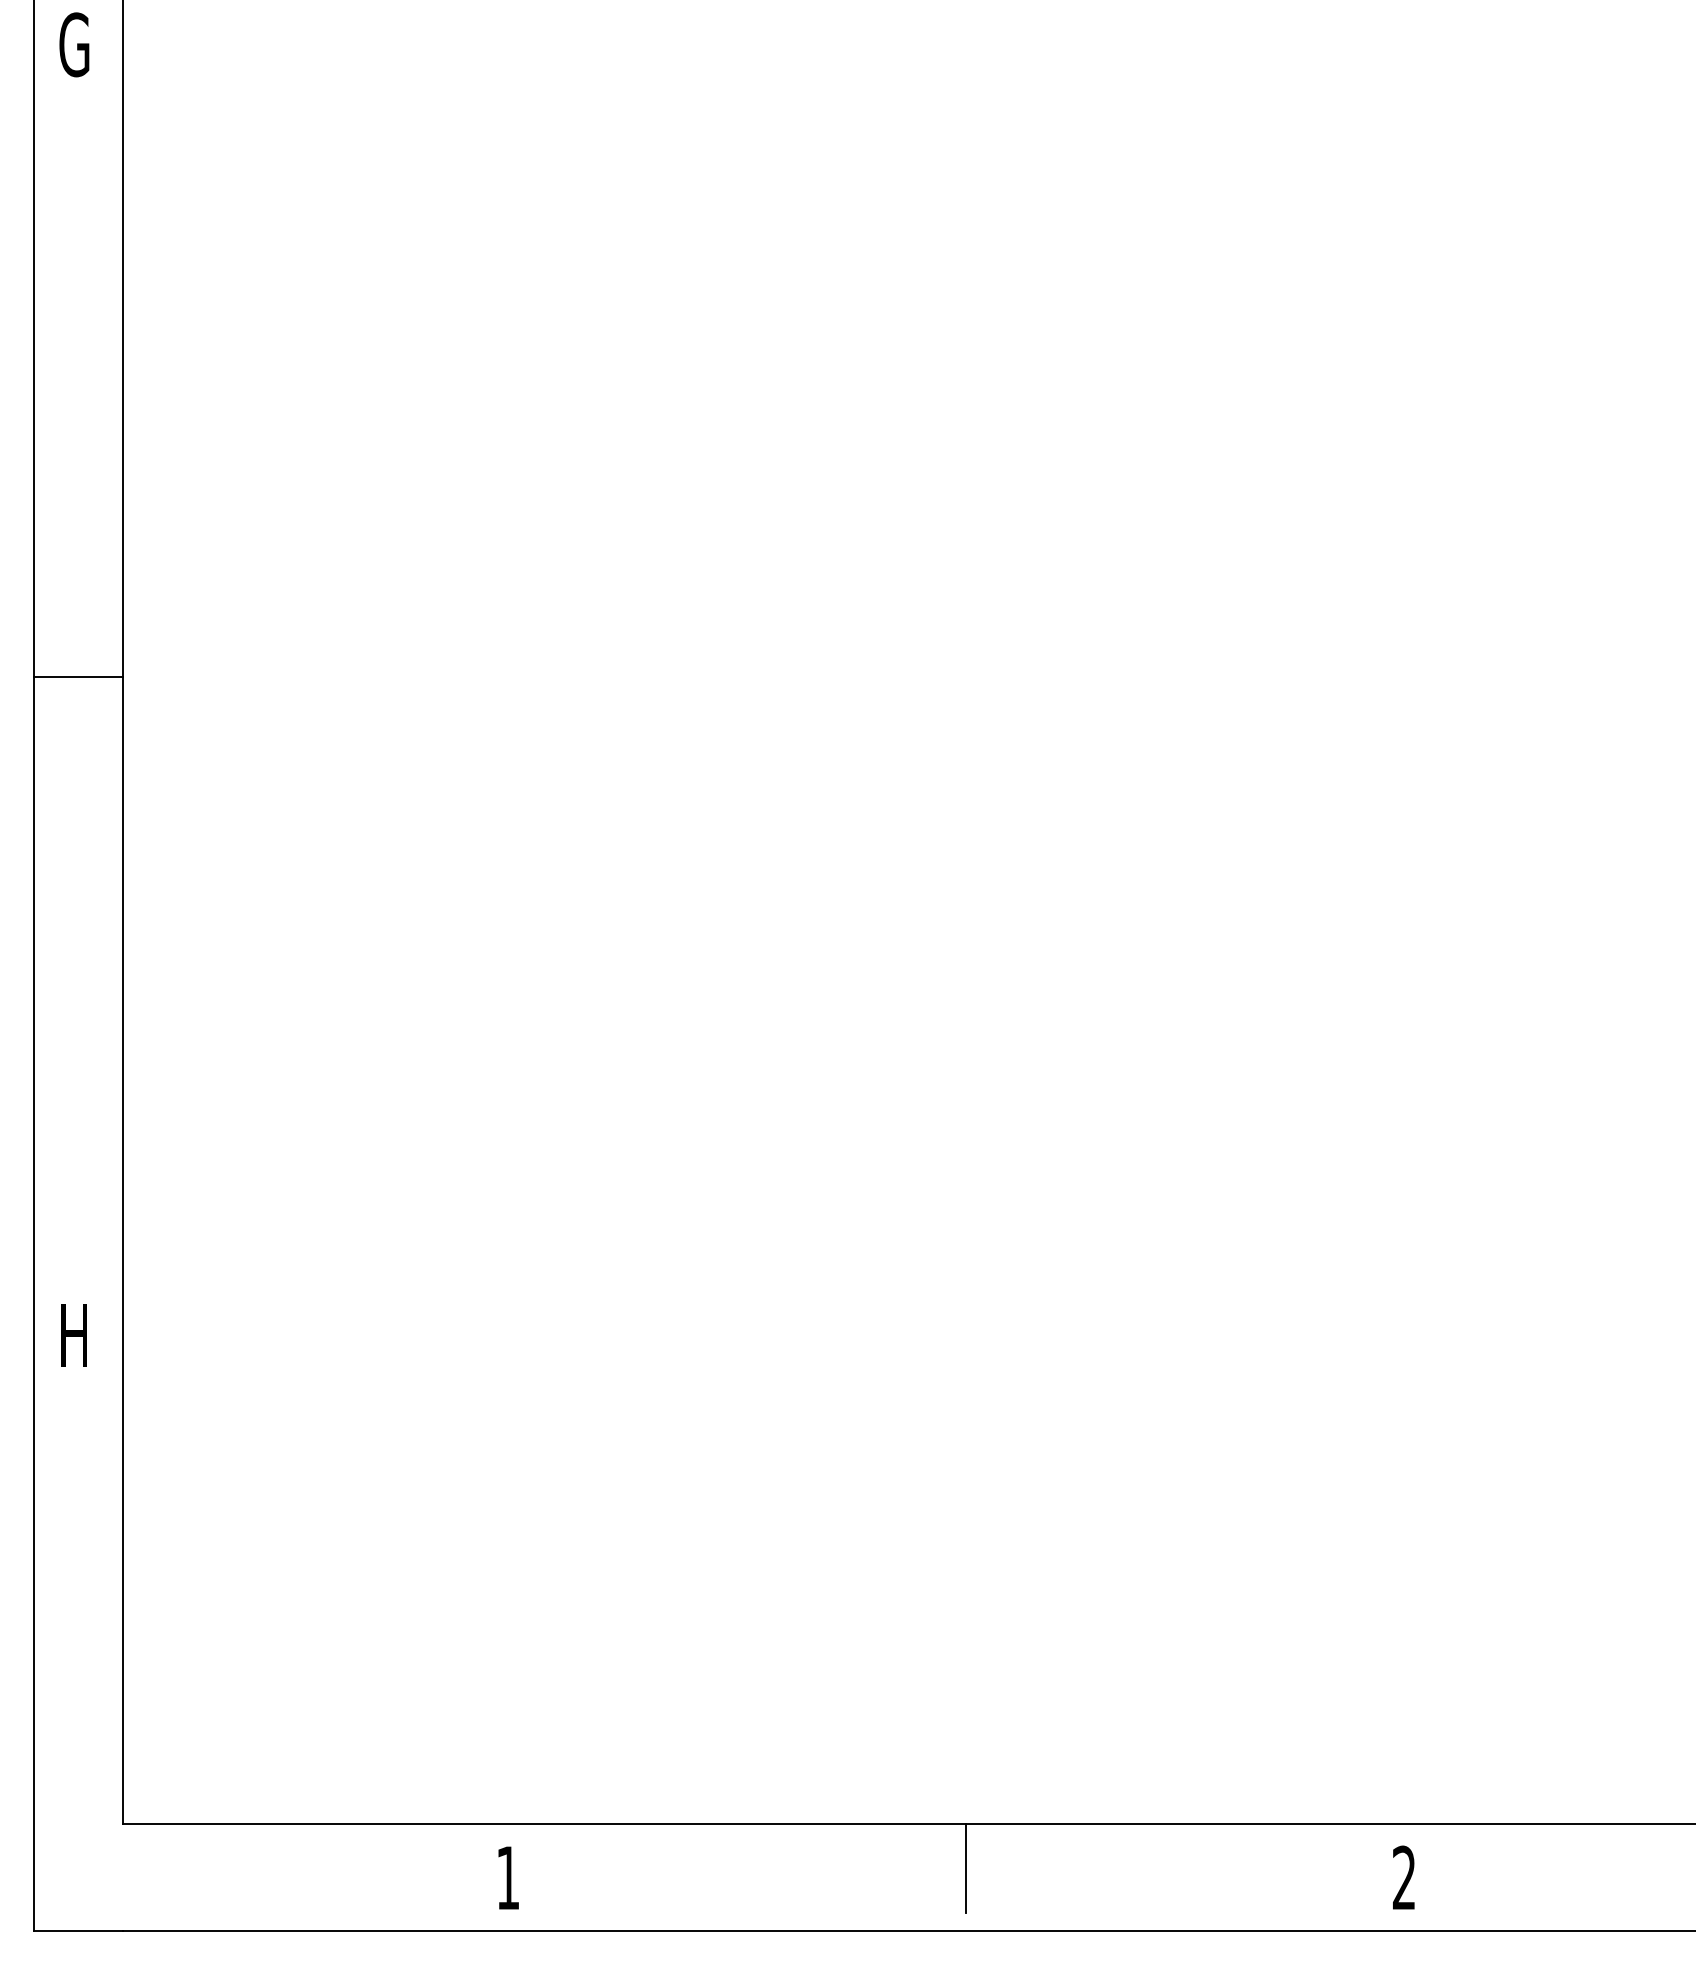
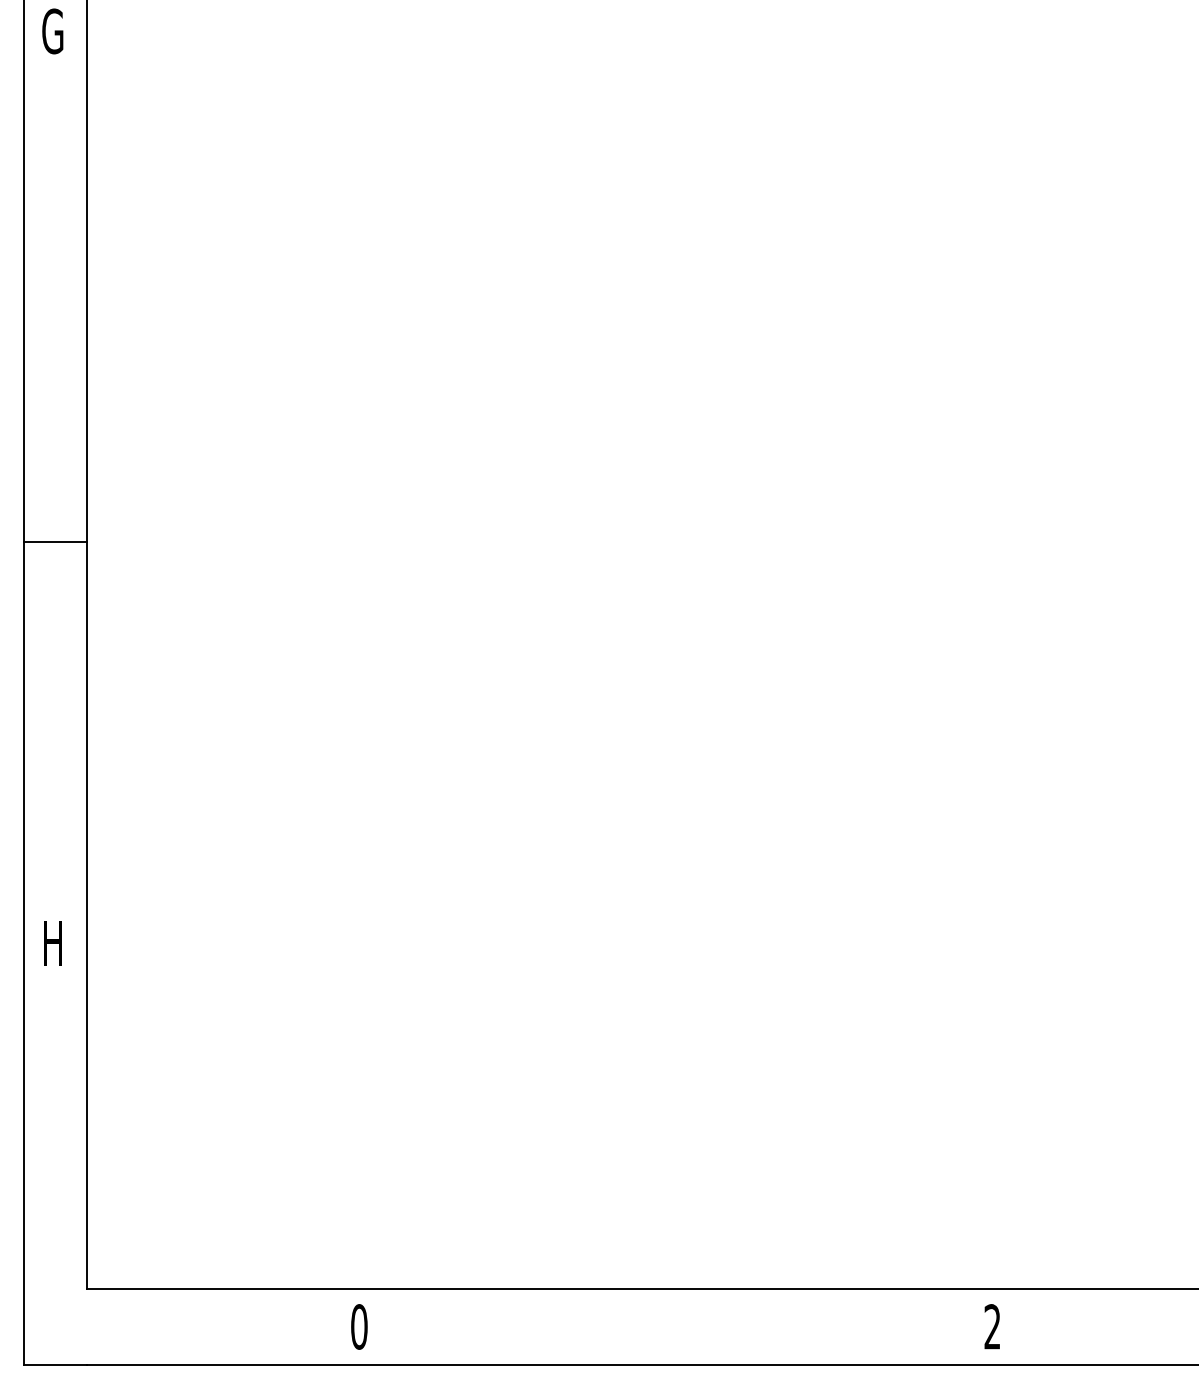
line: (78, 676) -> (55, 541), moved
line: (965, 1868) -> (682, 1320), removed
text: (507, 1877) -> (358, 1326), 1 -> 0

